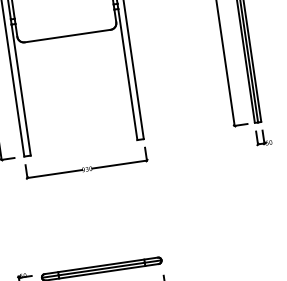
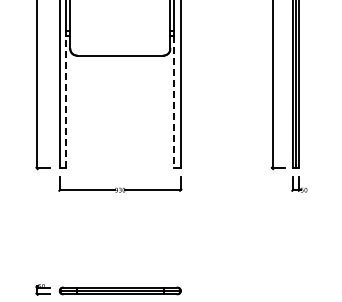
line: (128, 74) -> (174, 102), solid -> dashed
line: (21, 89) -> (66, 101), solid -> dashed

